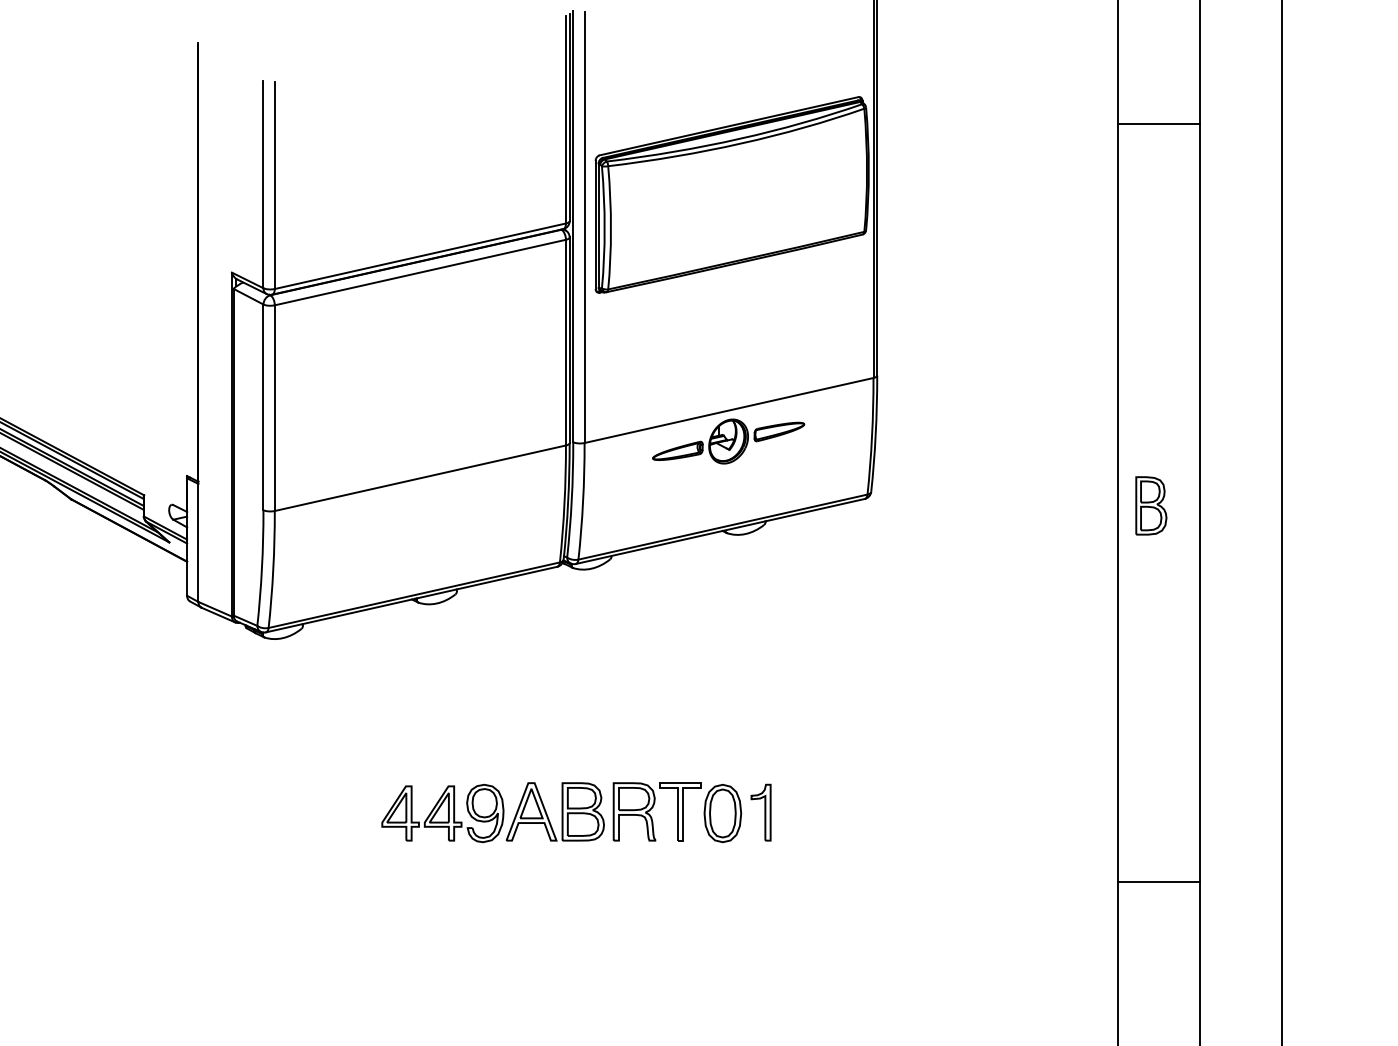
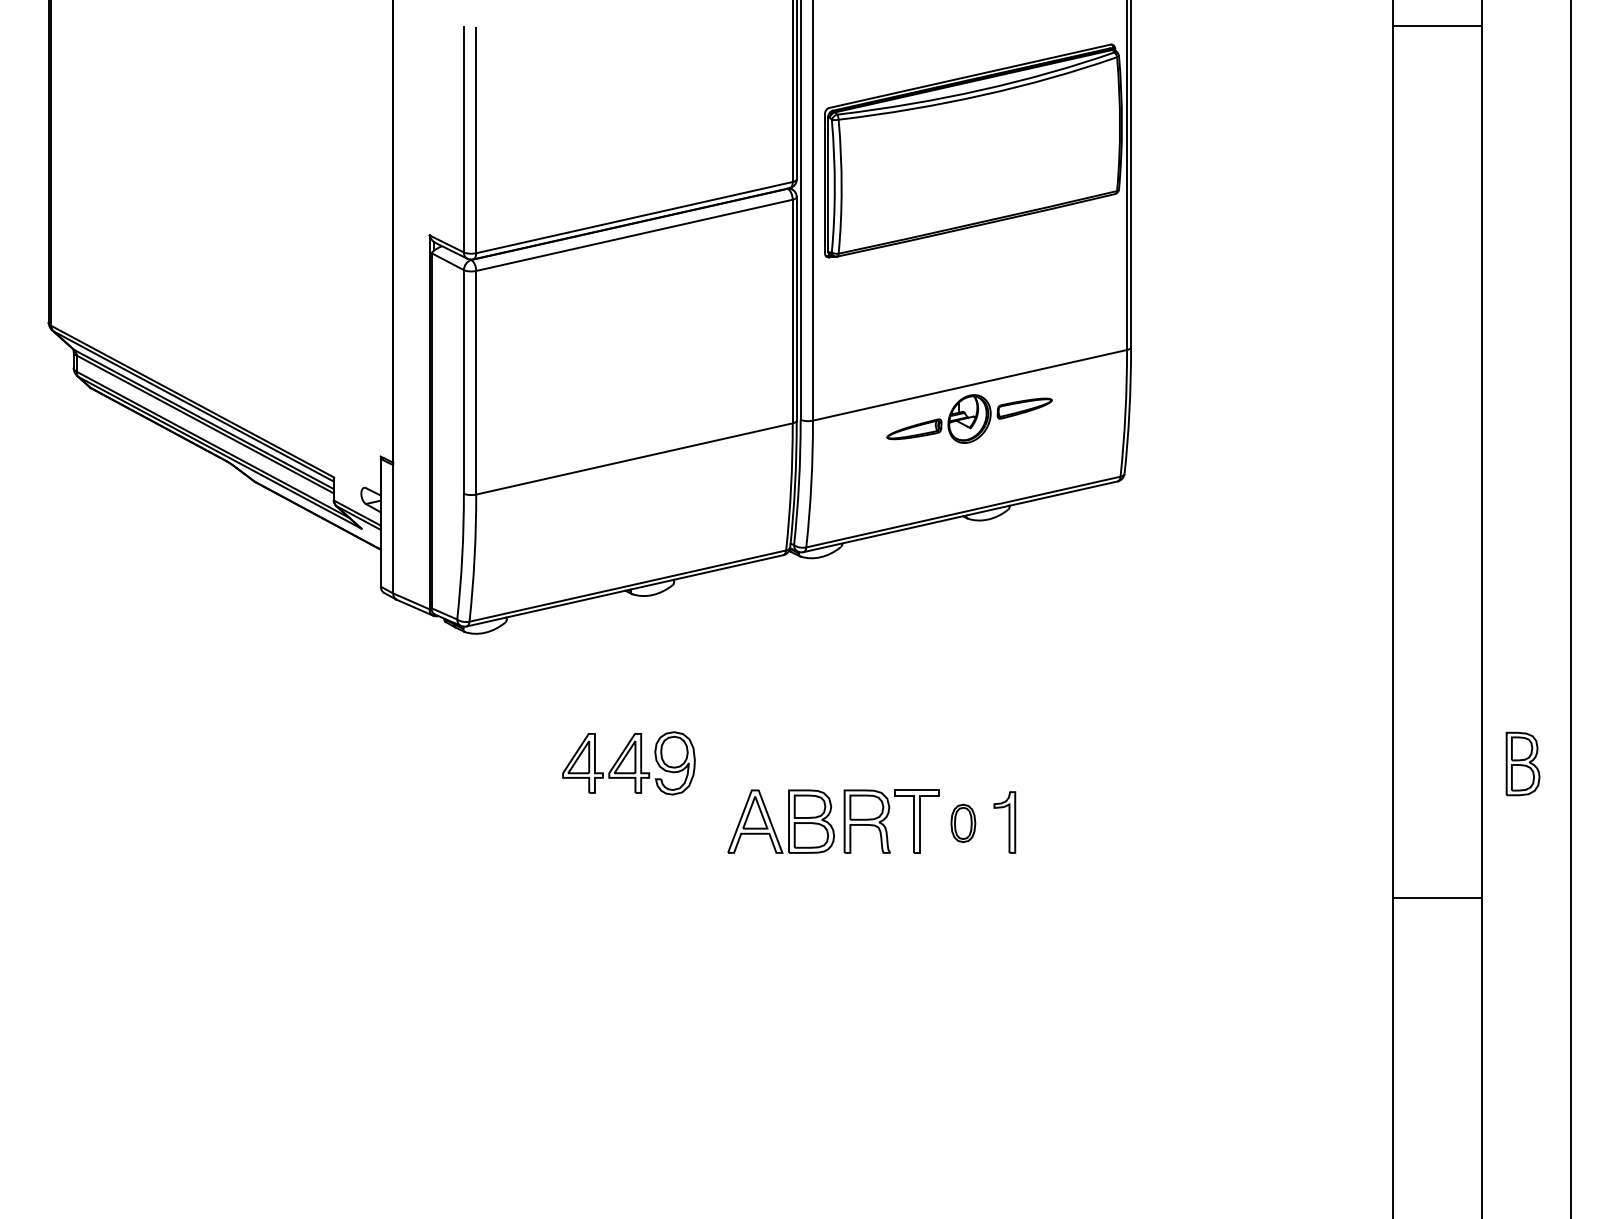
line: (1159, 123) -> (1437, 25), moved
part: (1150, 505) -> (1522, 763), moved
part: (442, 813) -> (628, 763), moved
part: (723, 813) -> (963, 823), size x0.6

